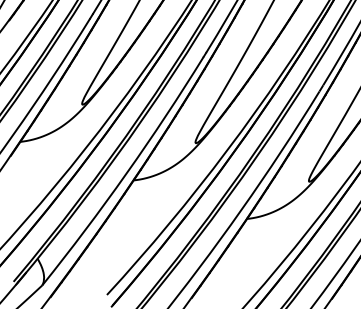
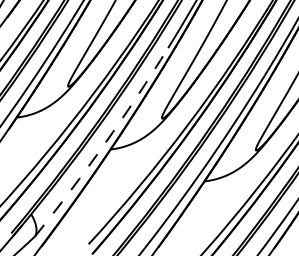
arc: (126, 173) -> (104, 143), solid -> dashed

